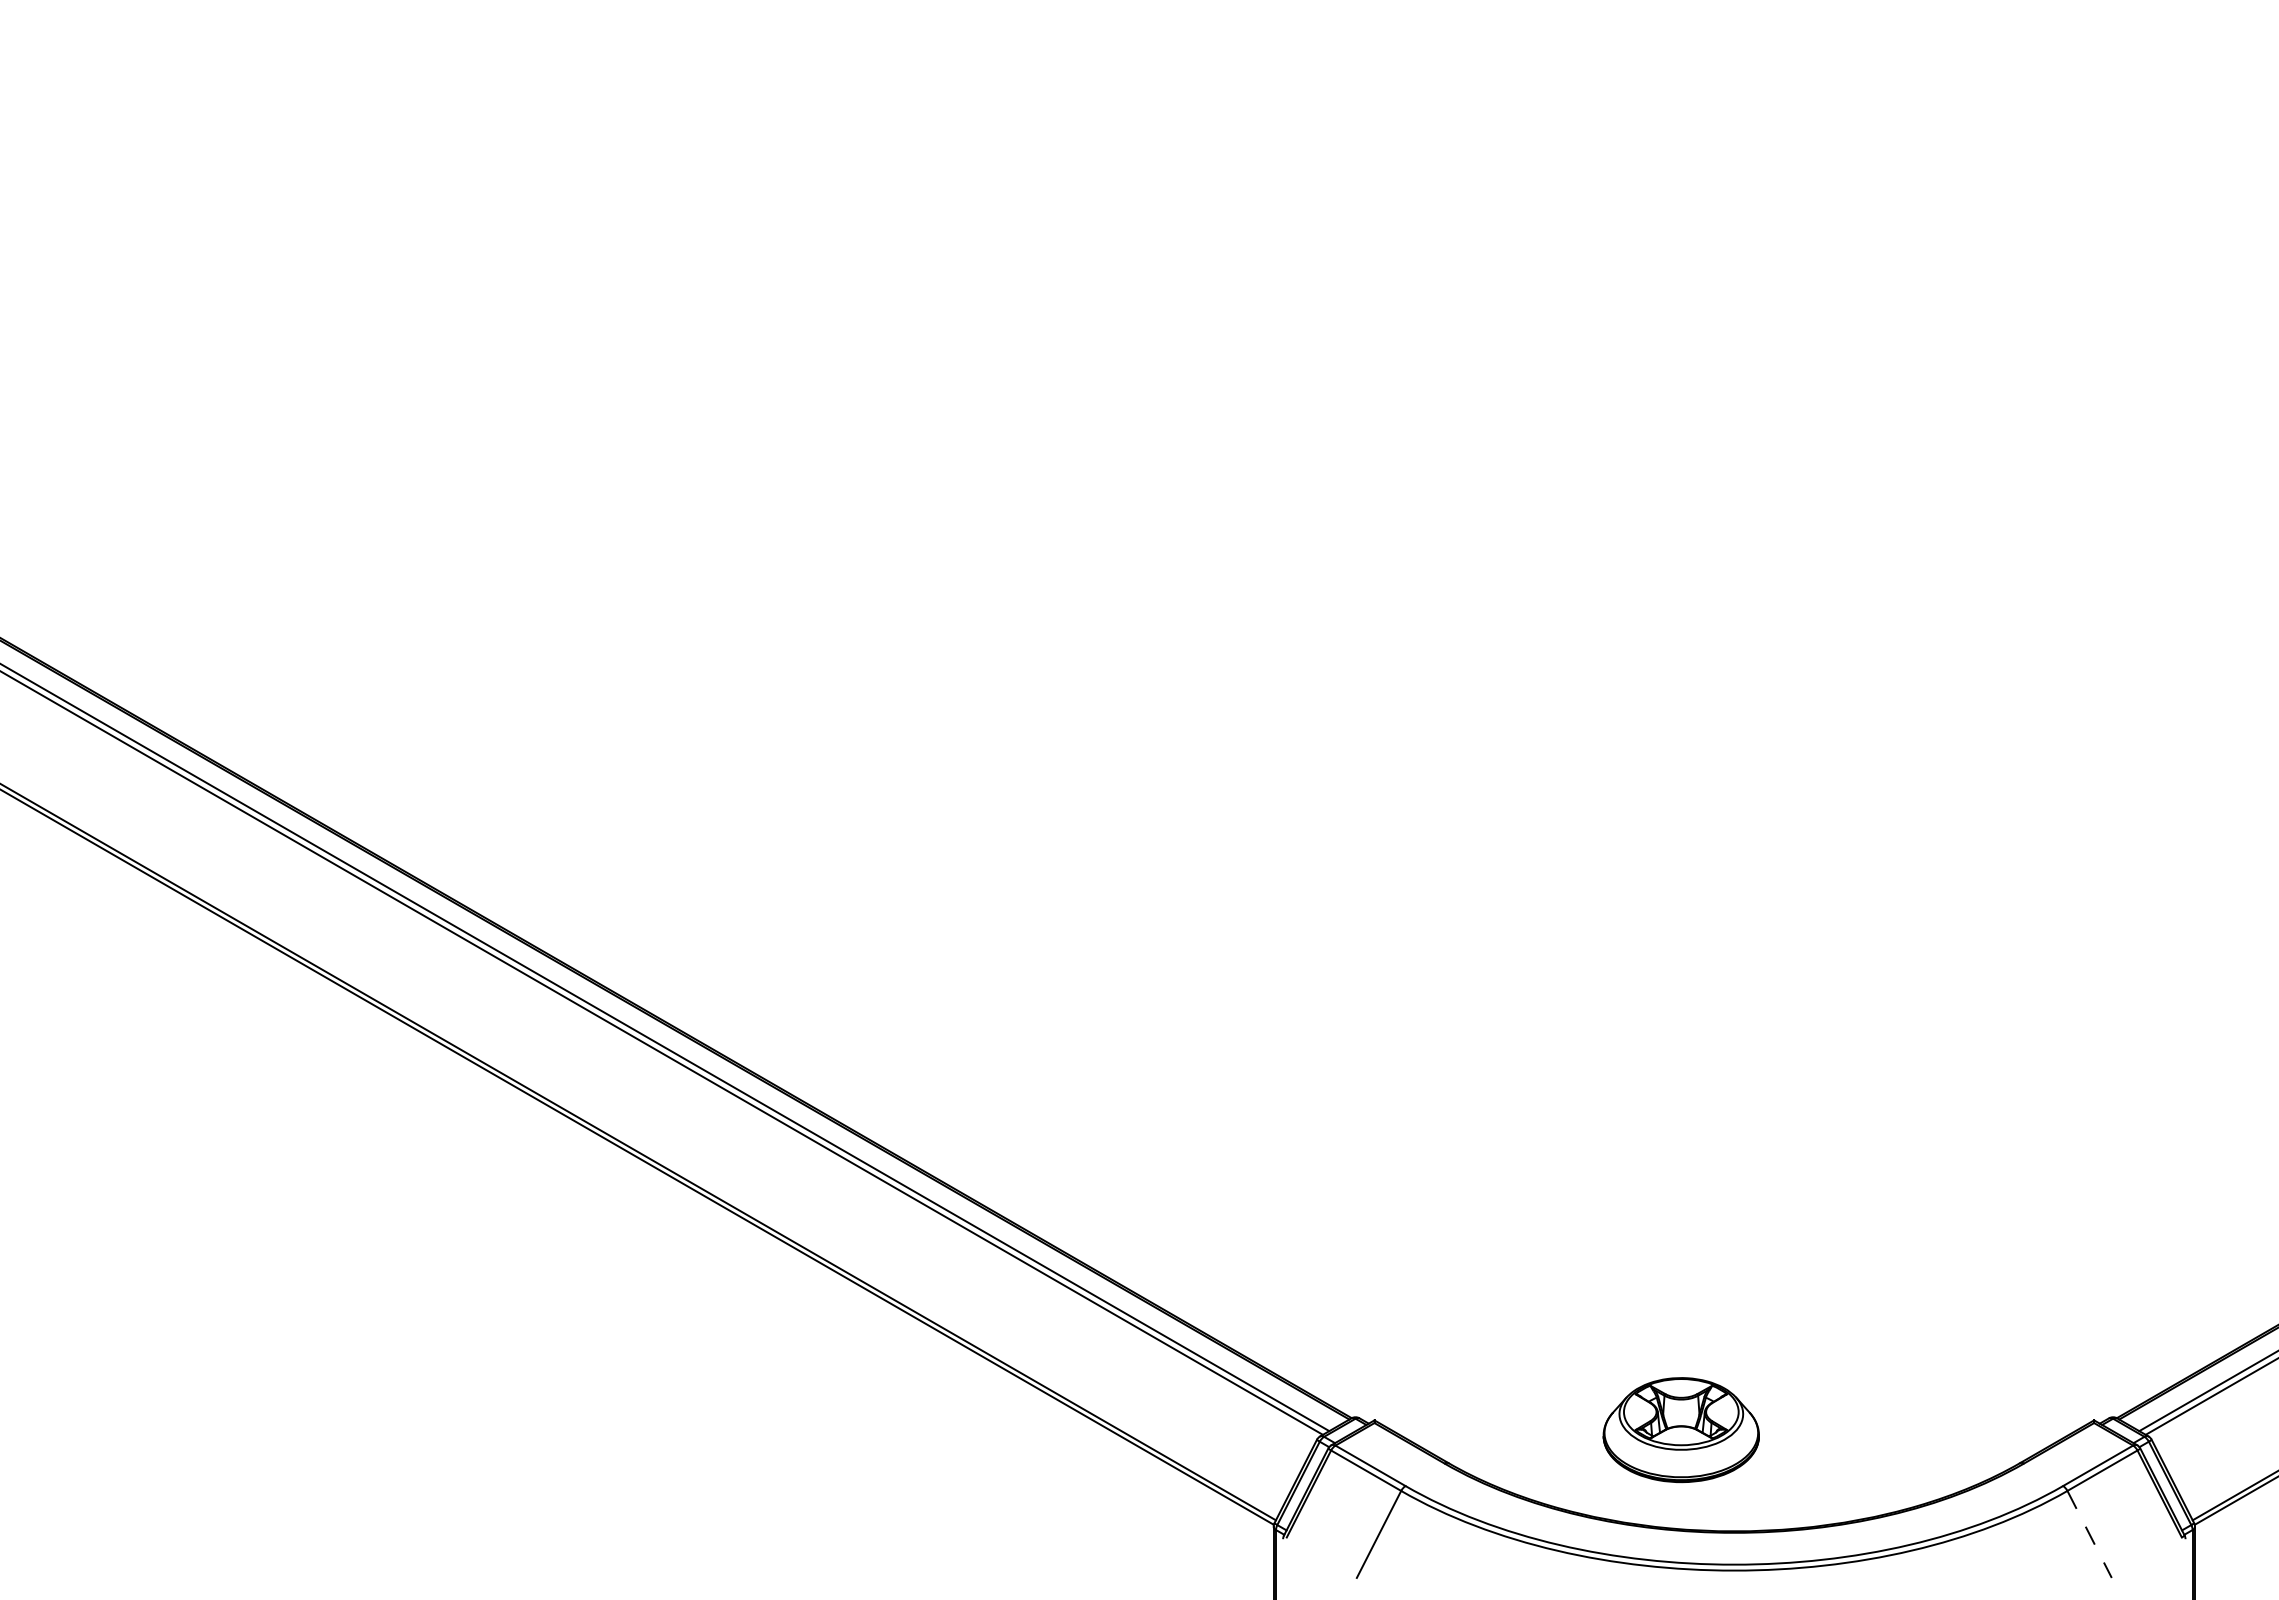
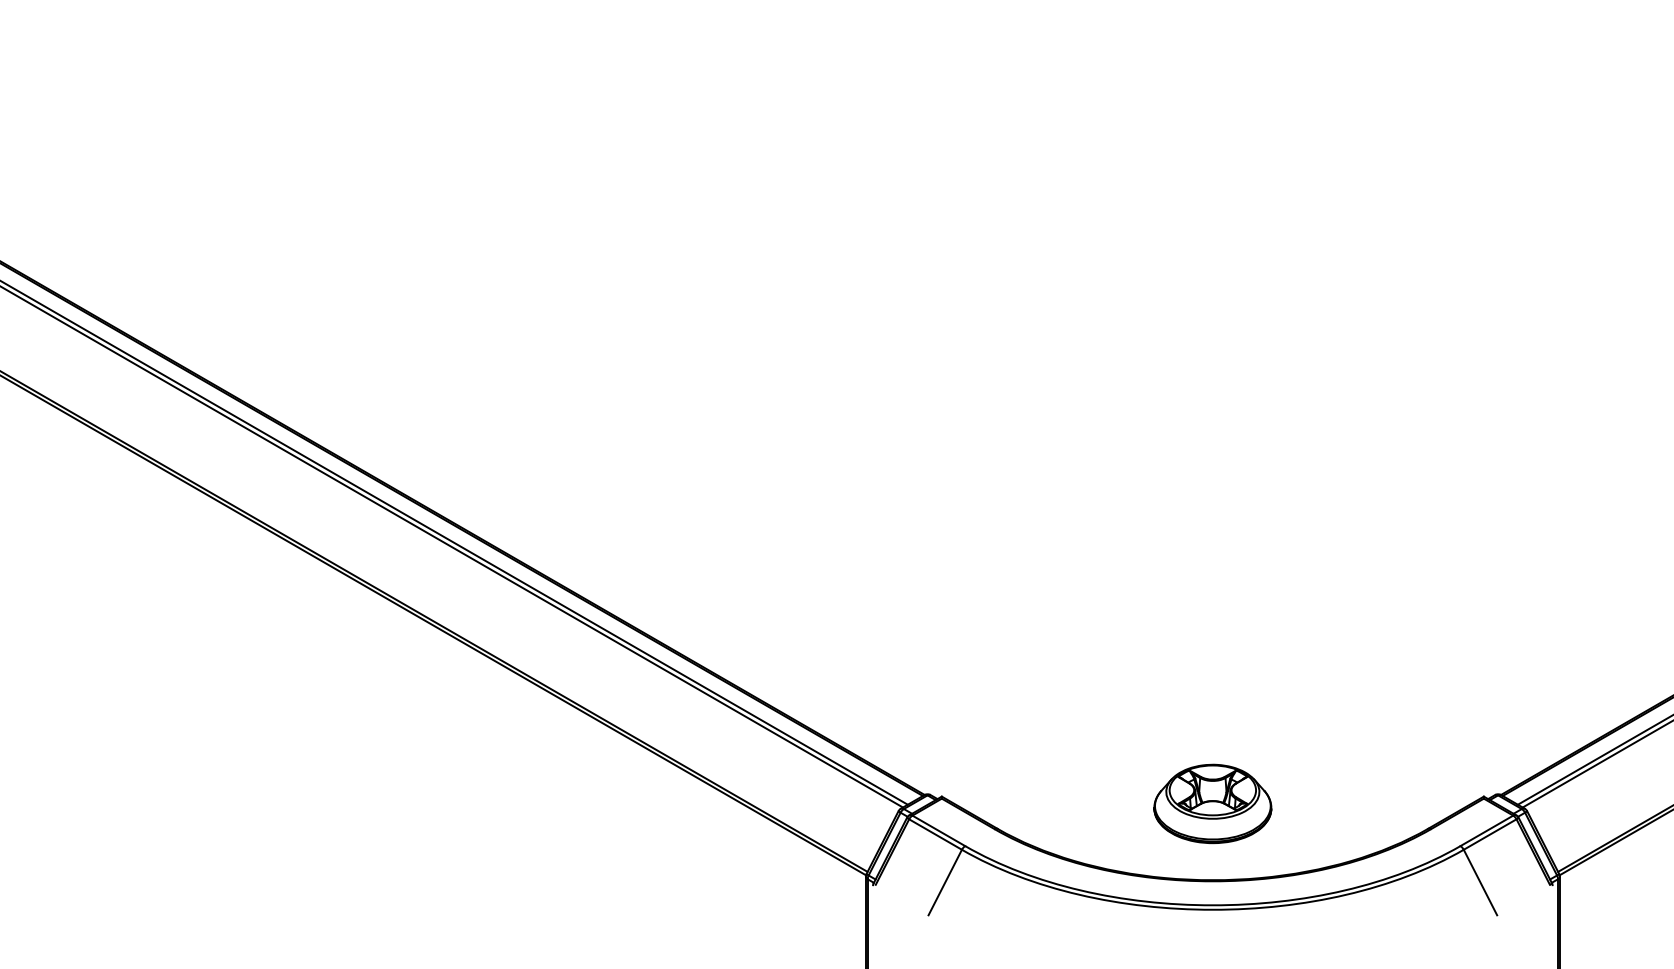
part: (1680, 1430) -> (1212, 804), moved
line: (2089, 1534) -> (1480, 882), dashed -> solid

